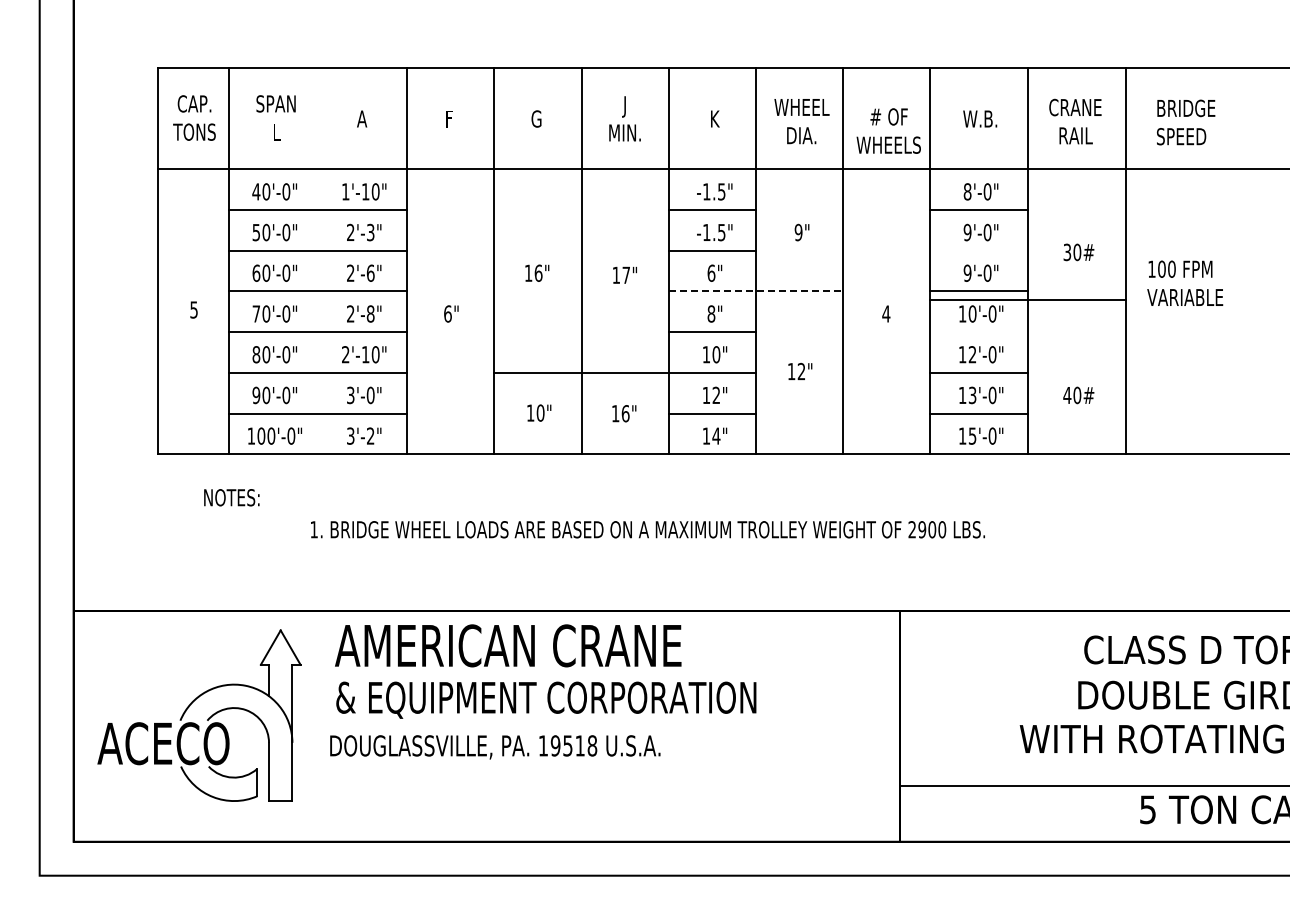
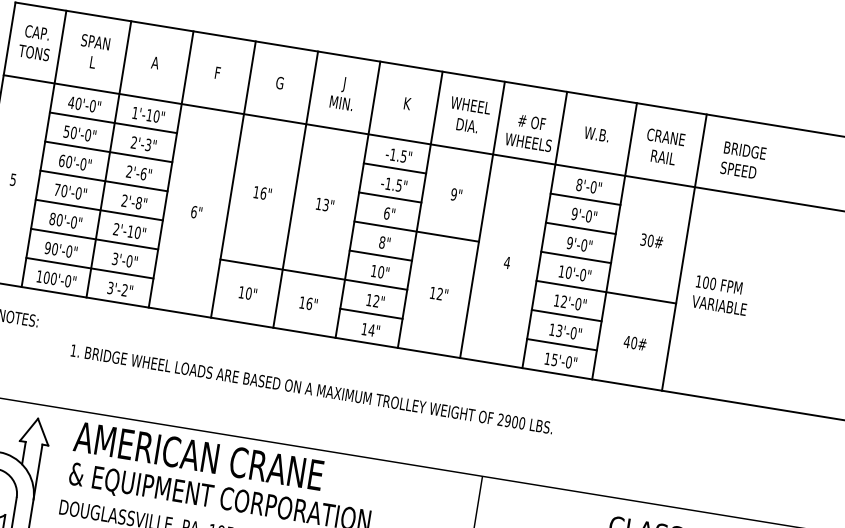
line: (979, 250) -> (581, 228), added
line: (319, 260) -> (108, 159), added
text: (625, 275) -> (325, 205), 17" -> 13"
text: (1185, 282) -> (721, 294), moved
line: (756, 291) -> (417, 231), dashed -> solid
line: (1027, 300) -> (605, 292), moved

